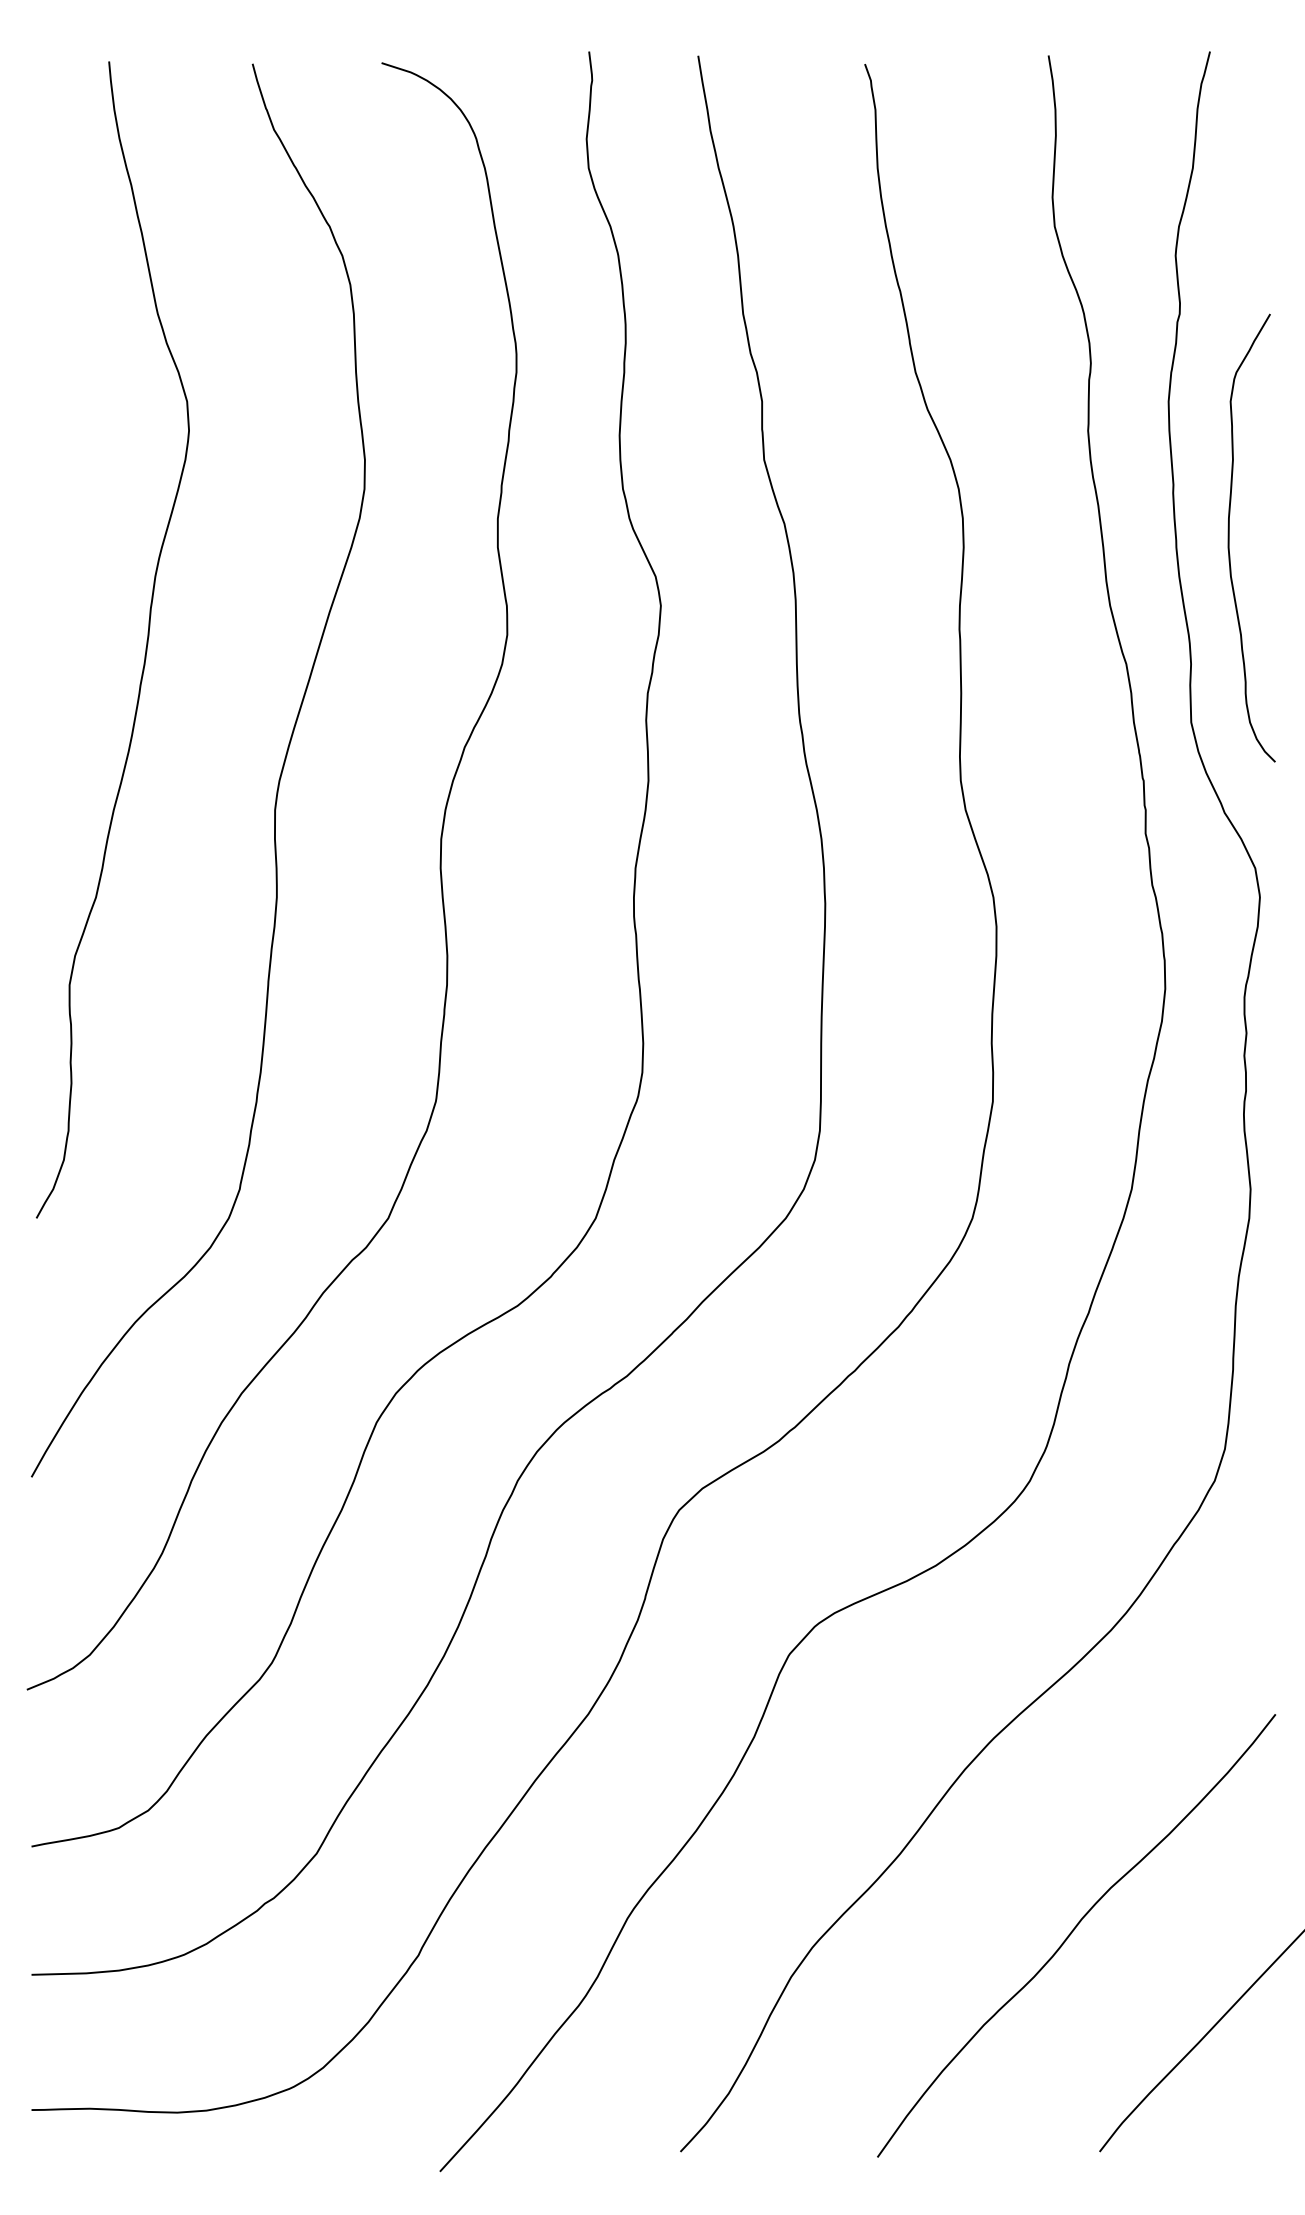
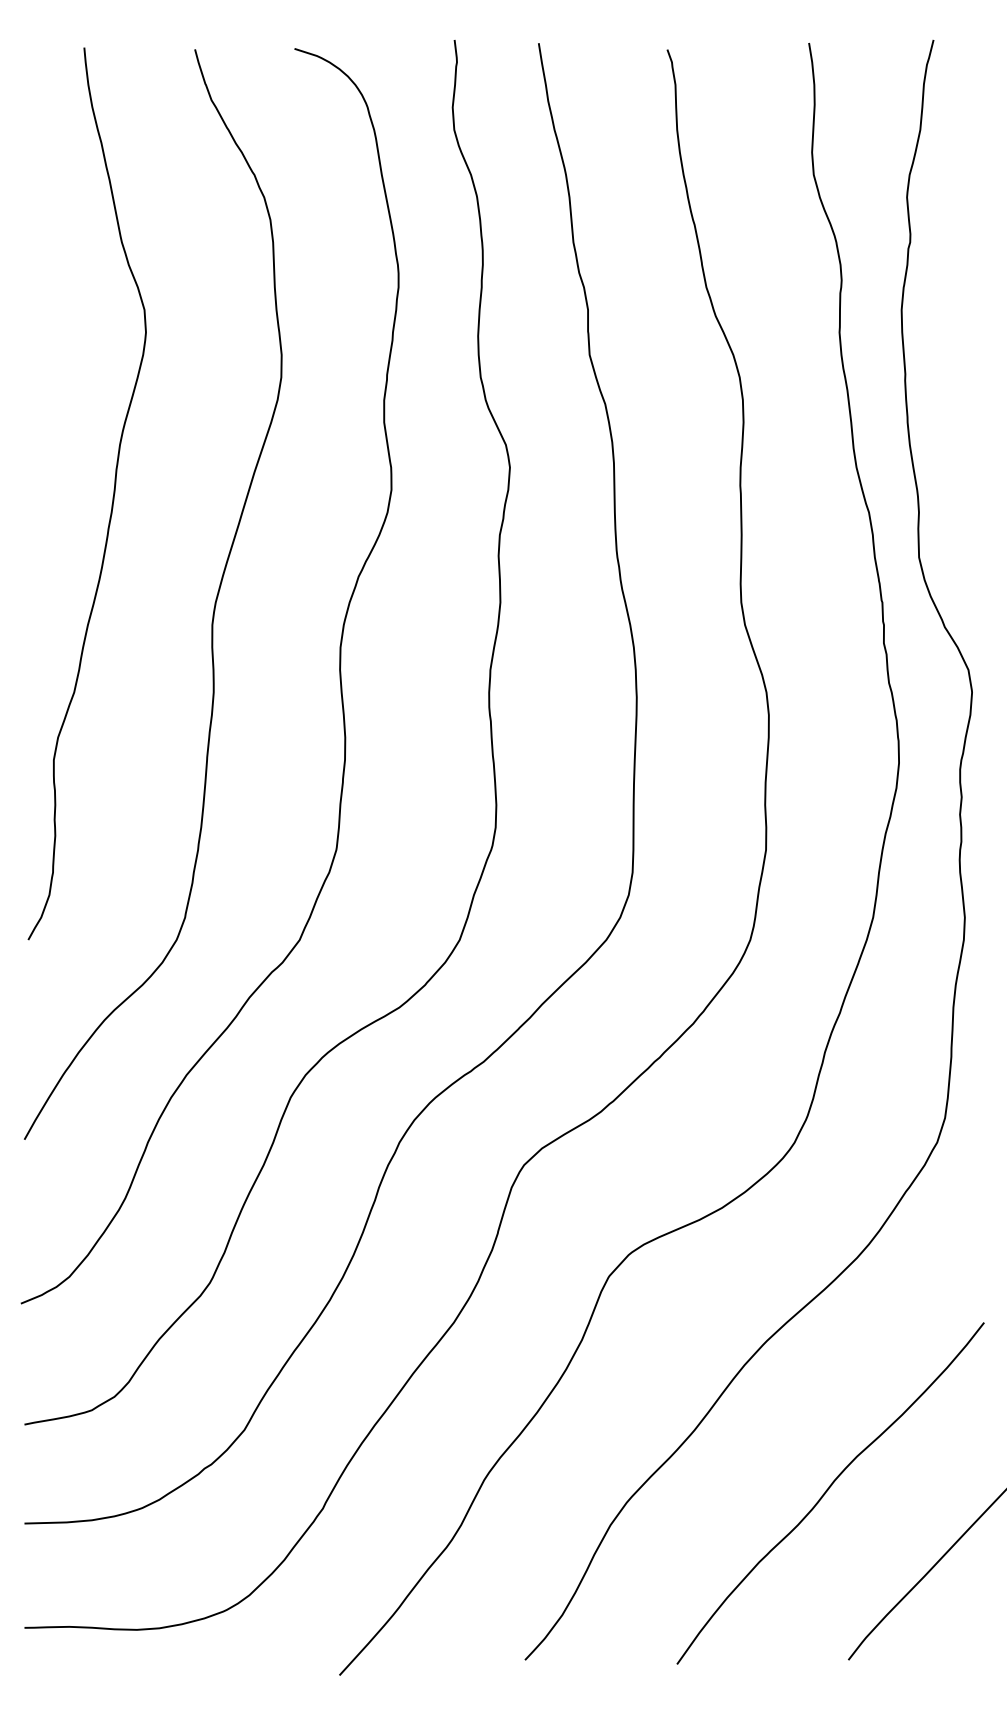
curve: (1229, 537) -> (948, 414), removed

